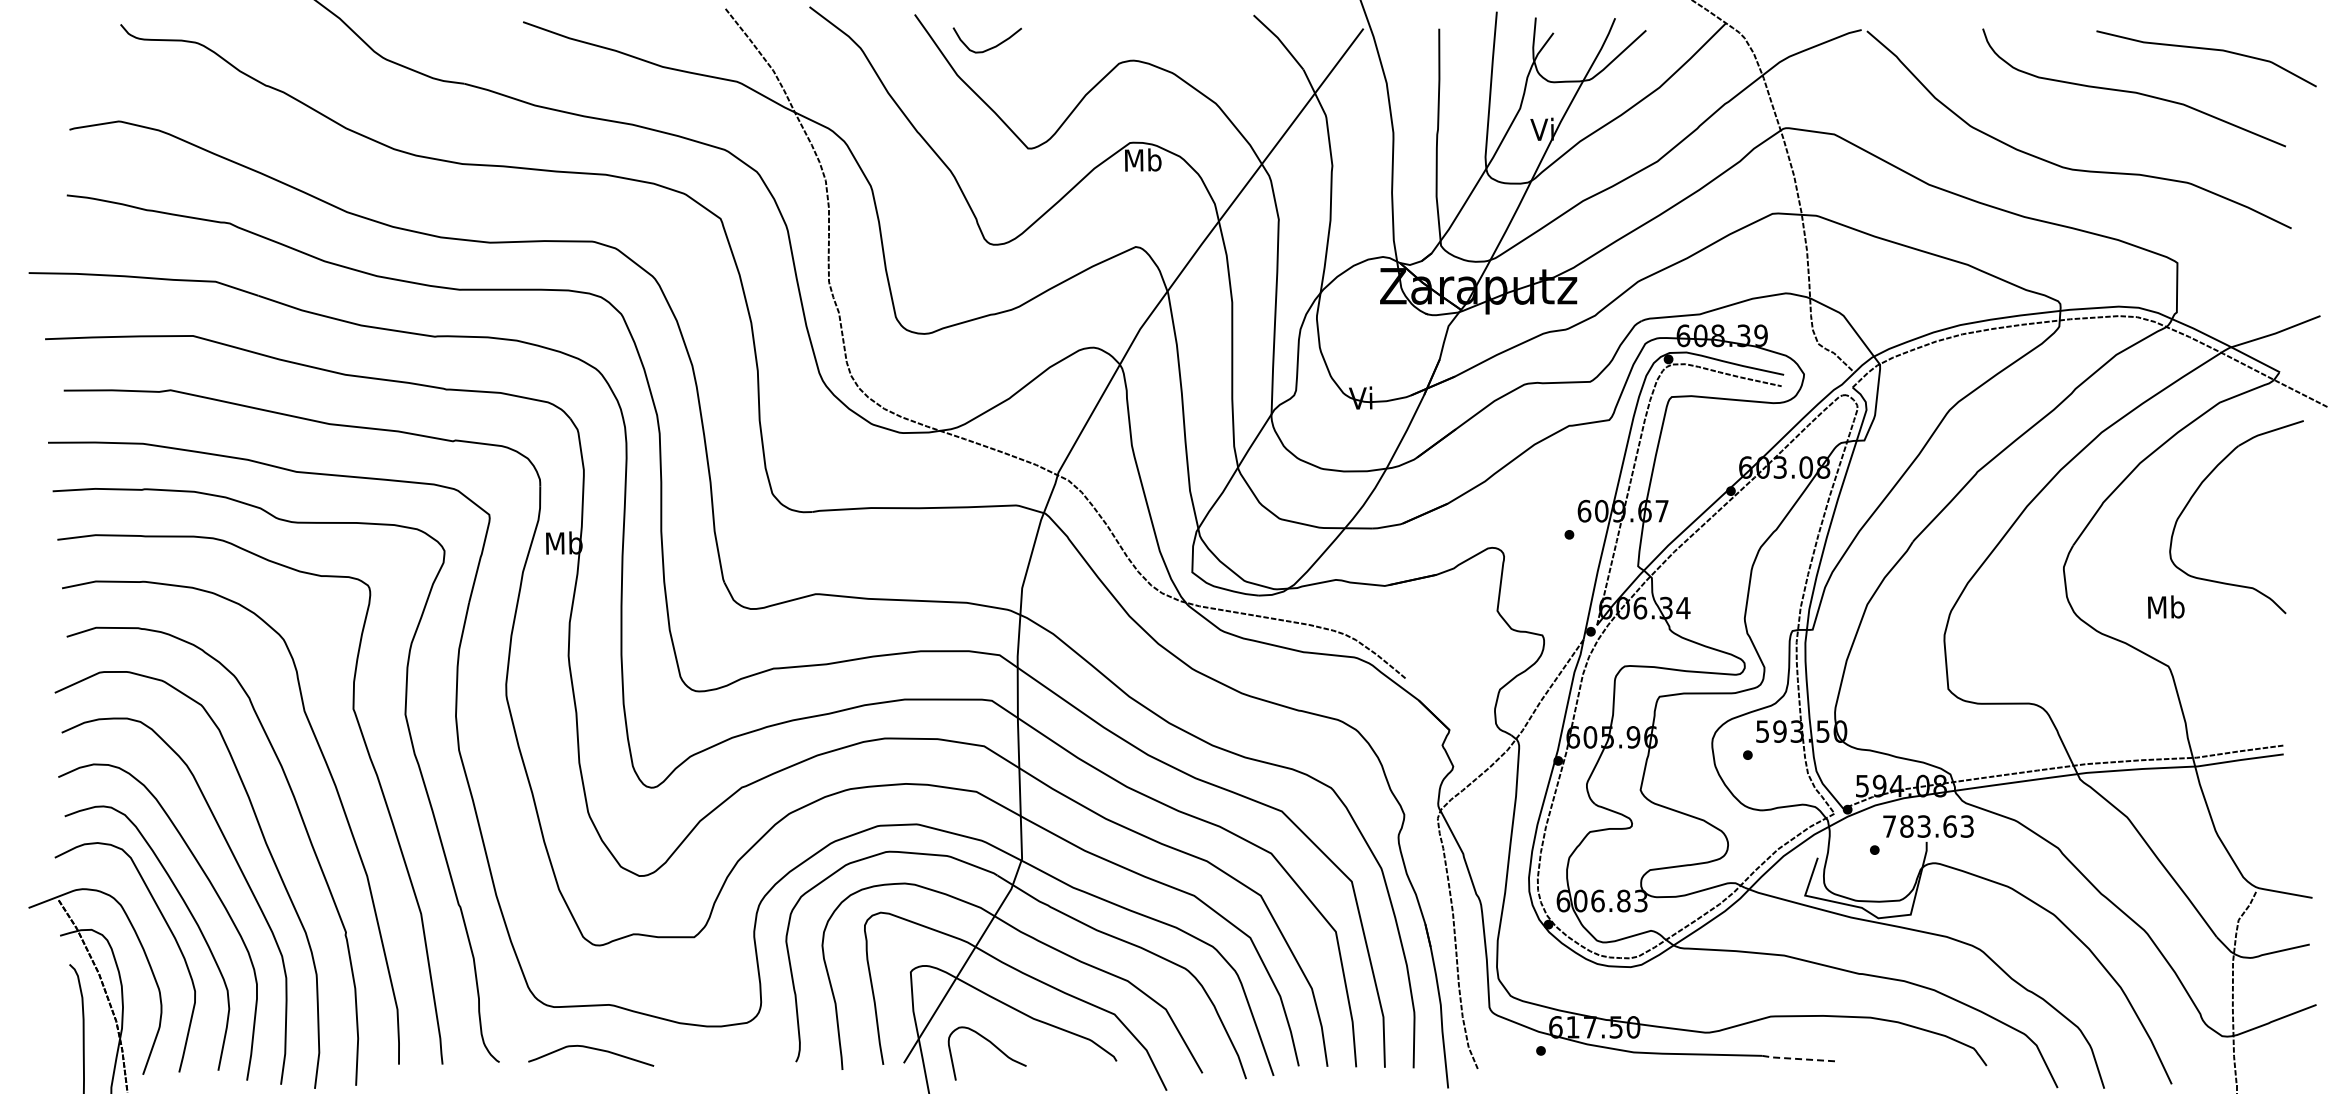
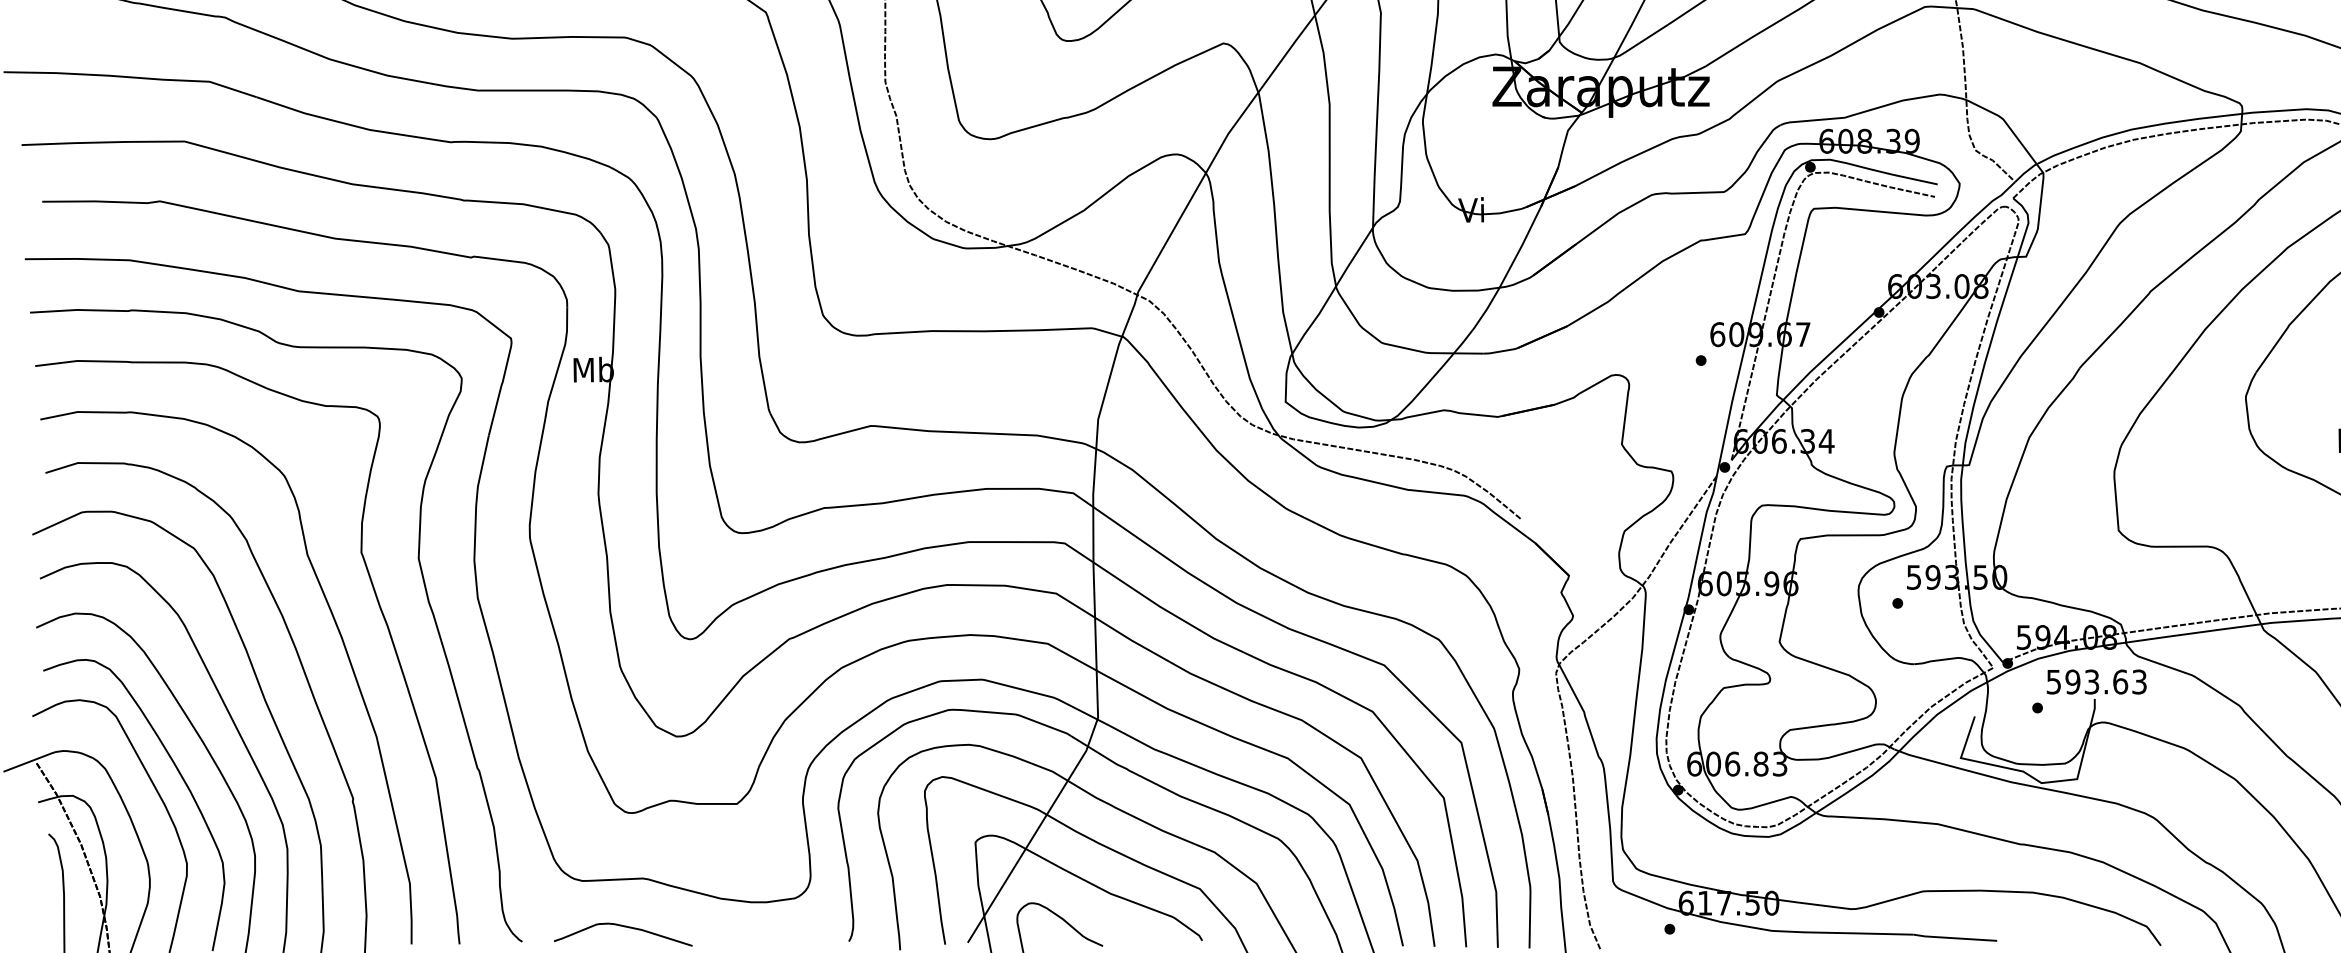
text: (1898, 826) -> (2063, 681), 783.63 -> 593.63
line: (1799, 1059) -> (1954, 938), dashed -> solid

